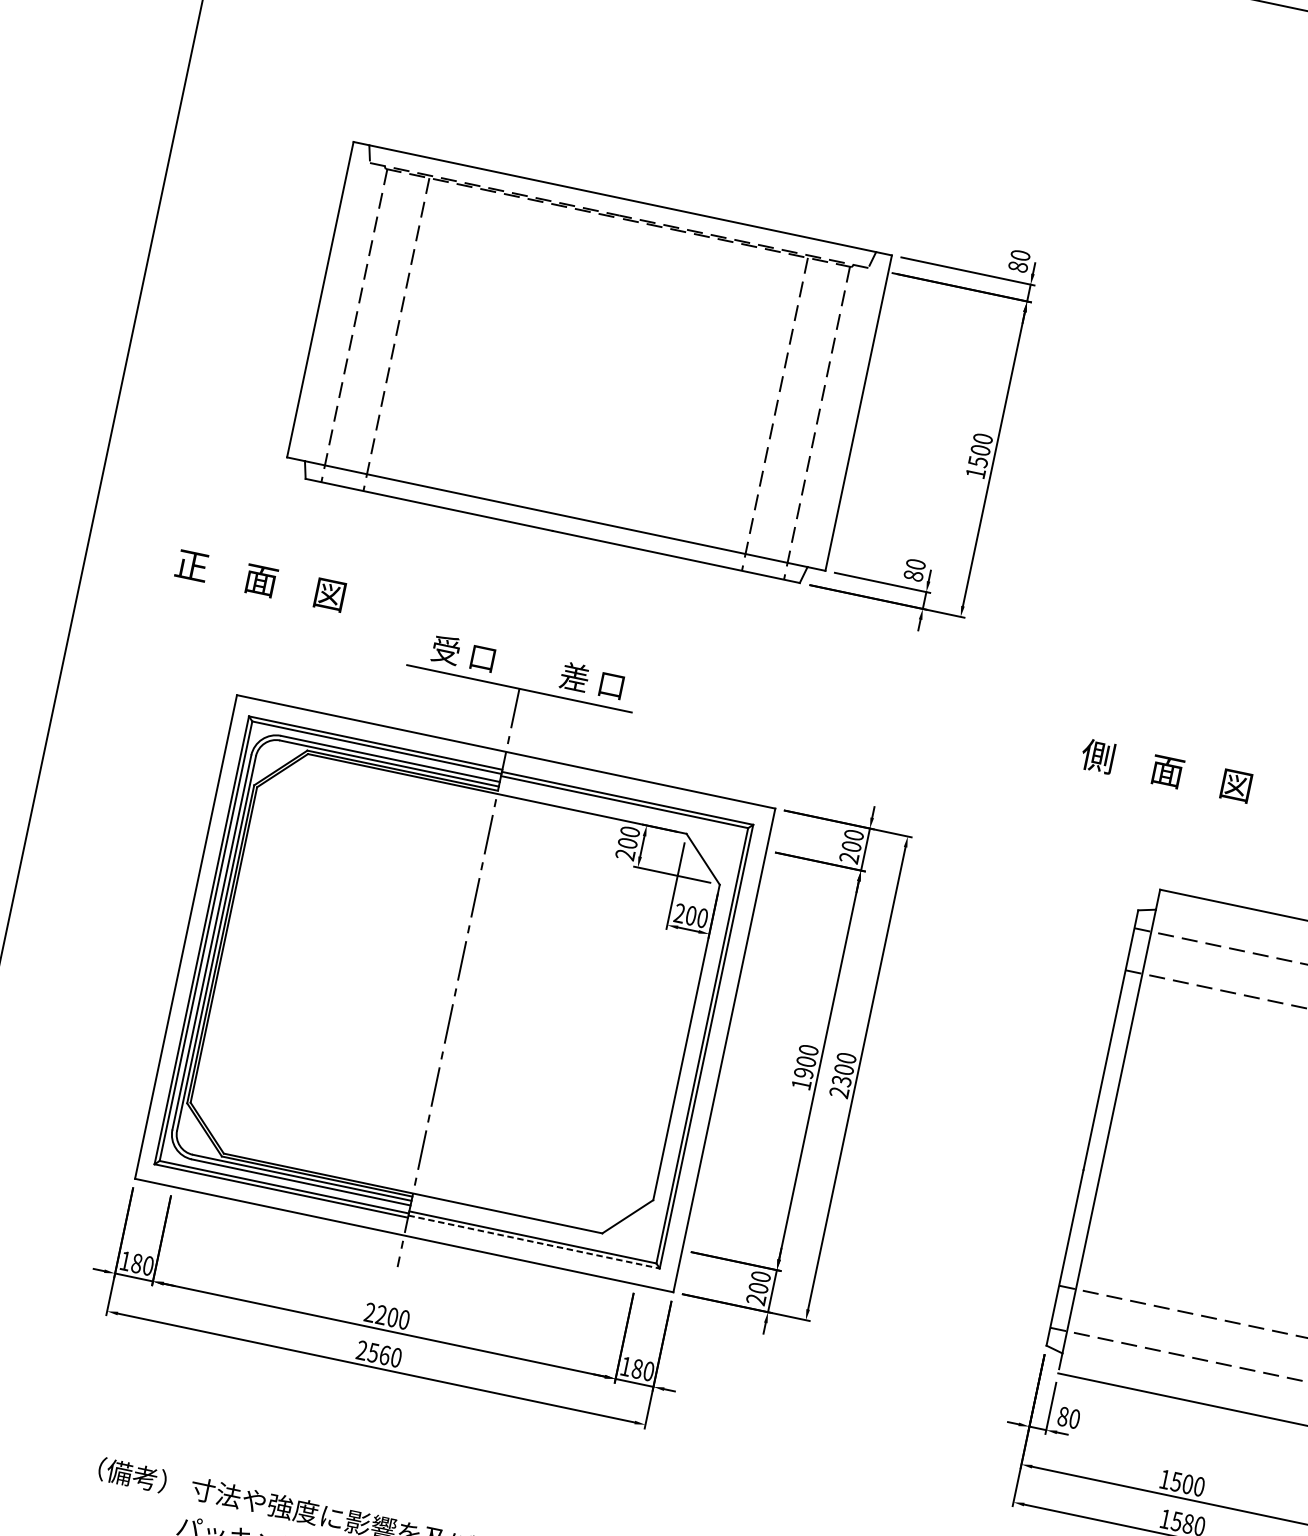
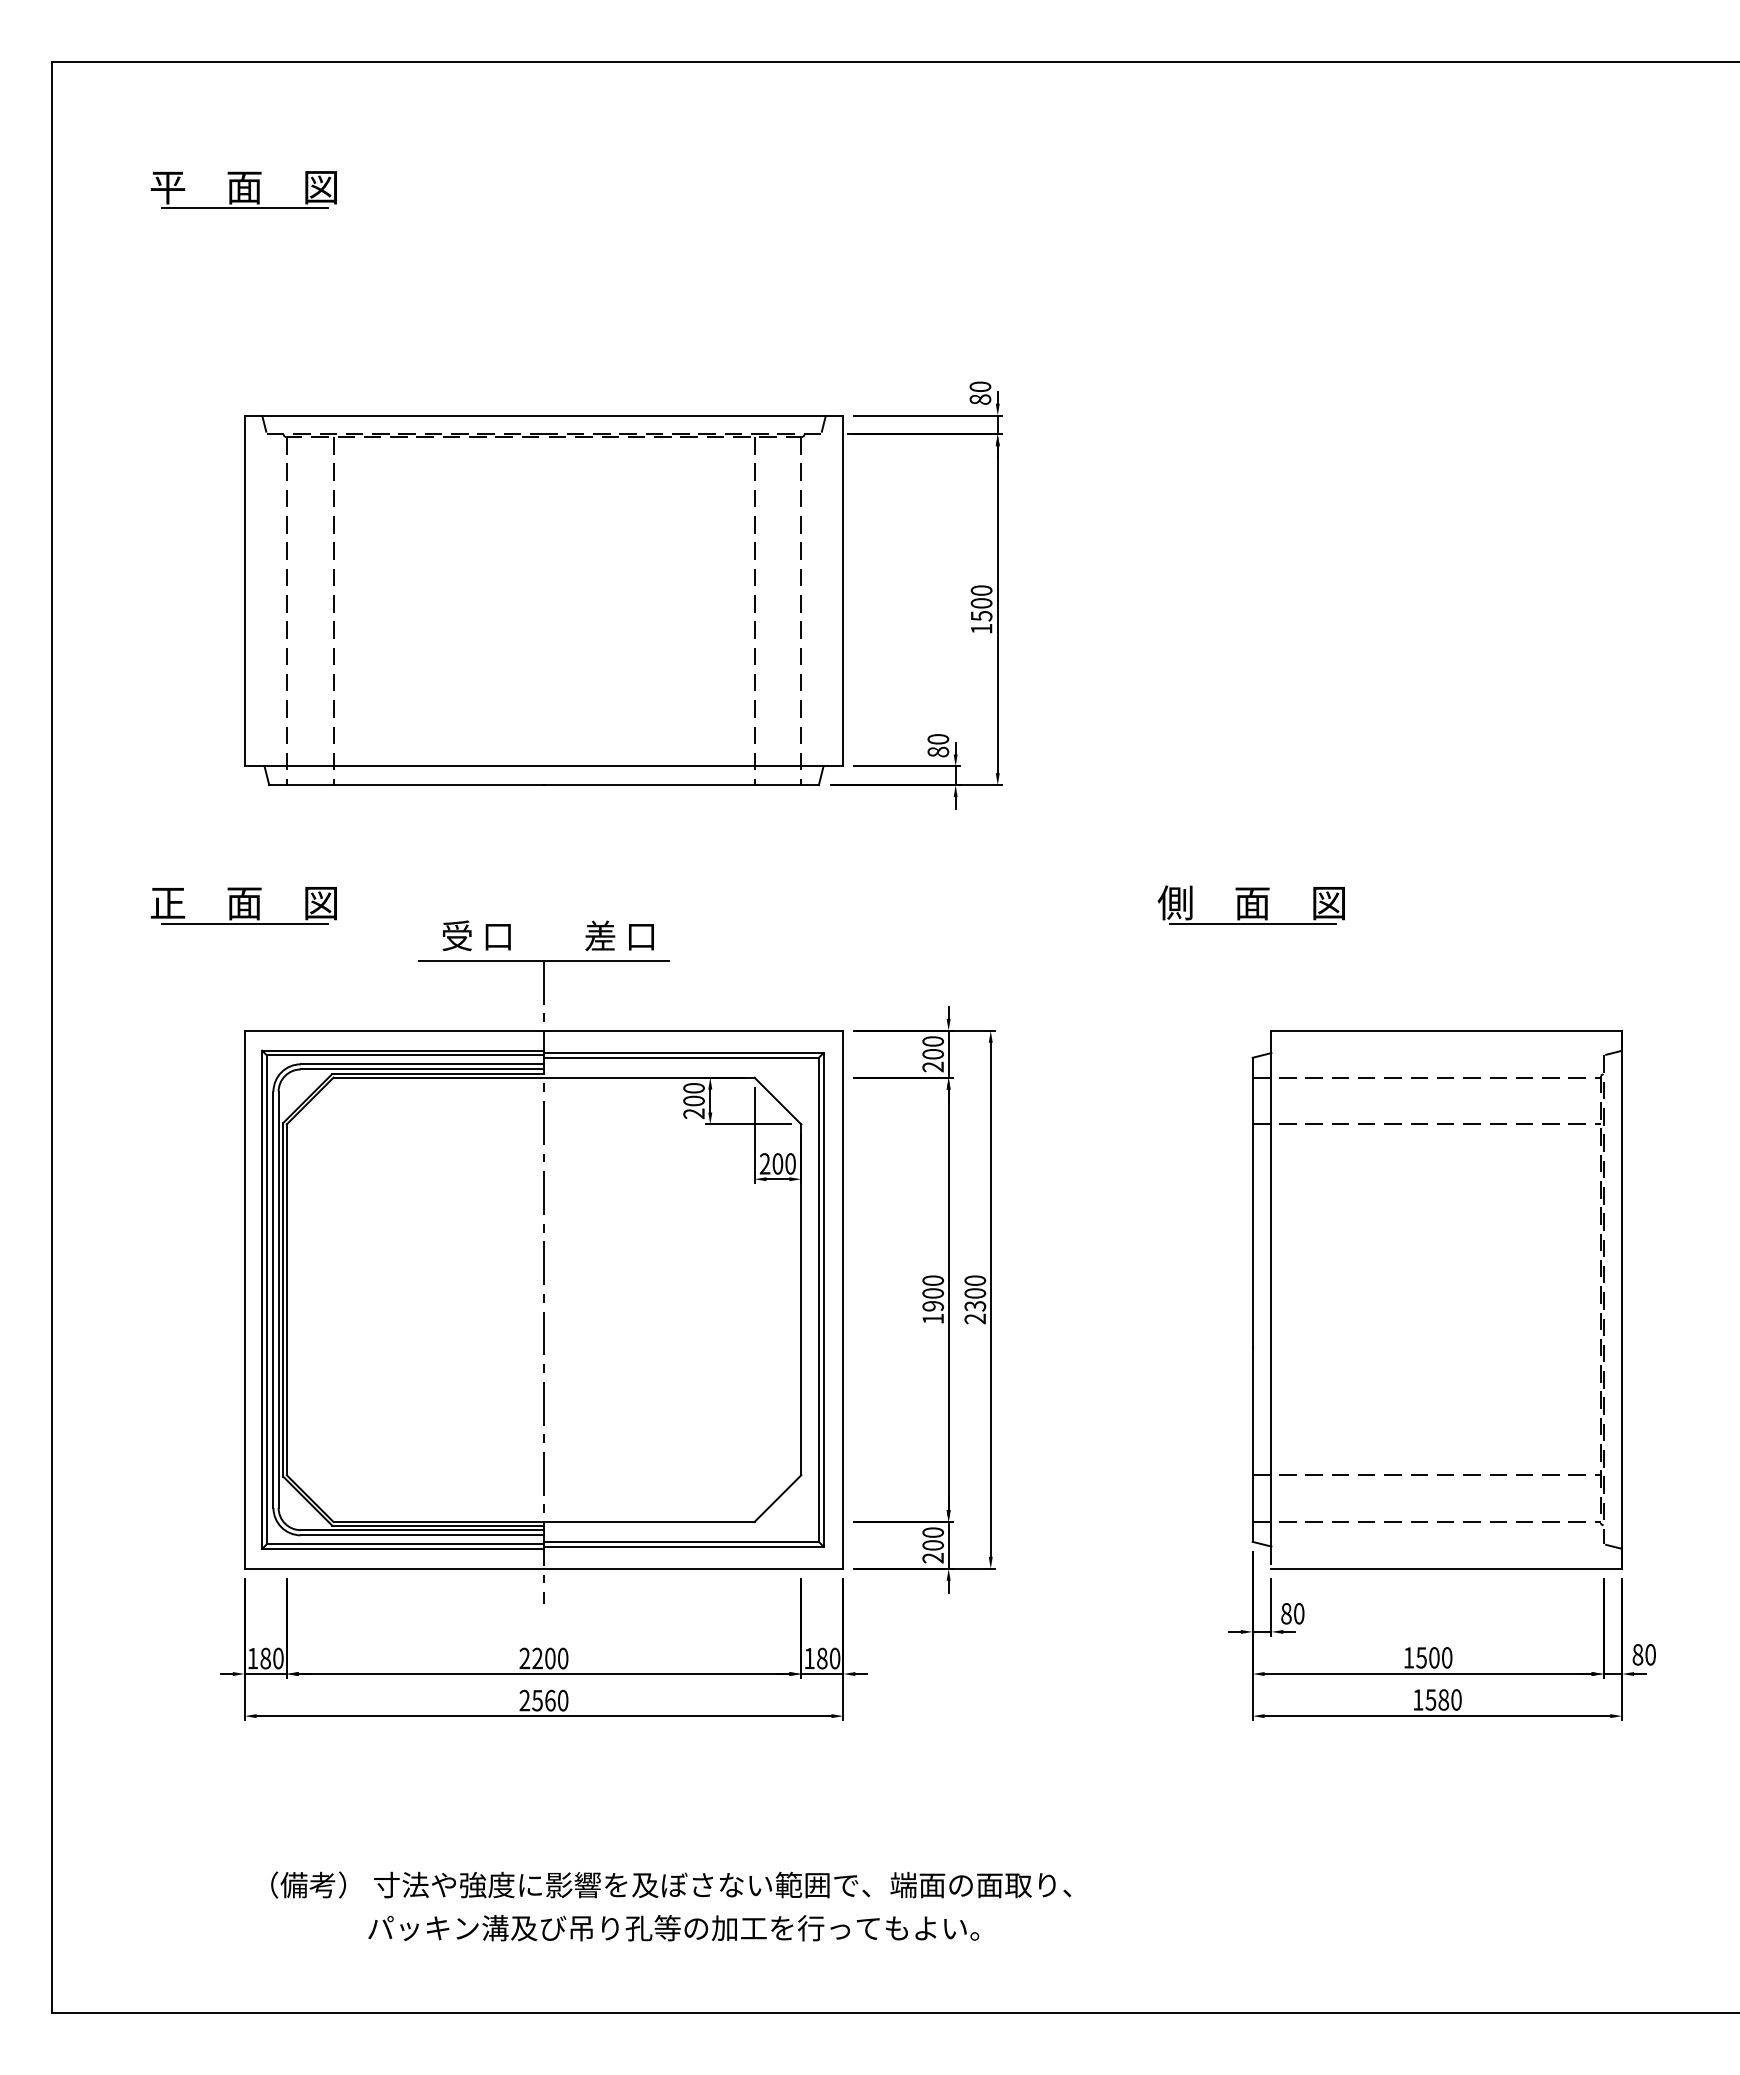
line: (256, 599) -> (244, 924), added
line: (1163, 790) -> (1252, 924), added
line: (533, 1241) -> (683, 1546), dashed -> solid

